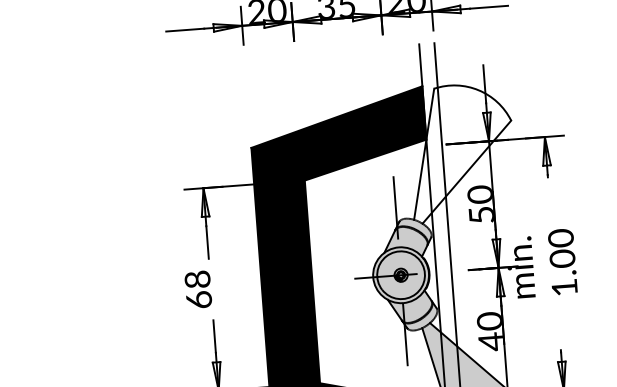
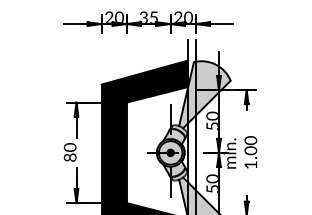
fill: (460, 152) -> (204, 94), added
text: (196, 289) -> (69, 152), 68 -> 80
text: (488, 340) -> (211, 188), 40 -> 50

